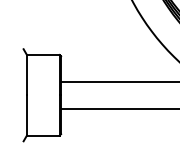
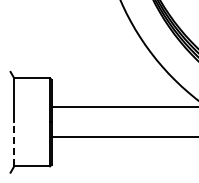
line: (27, 114) -> (14, 143), solid -> dashed

